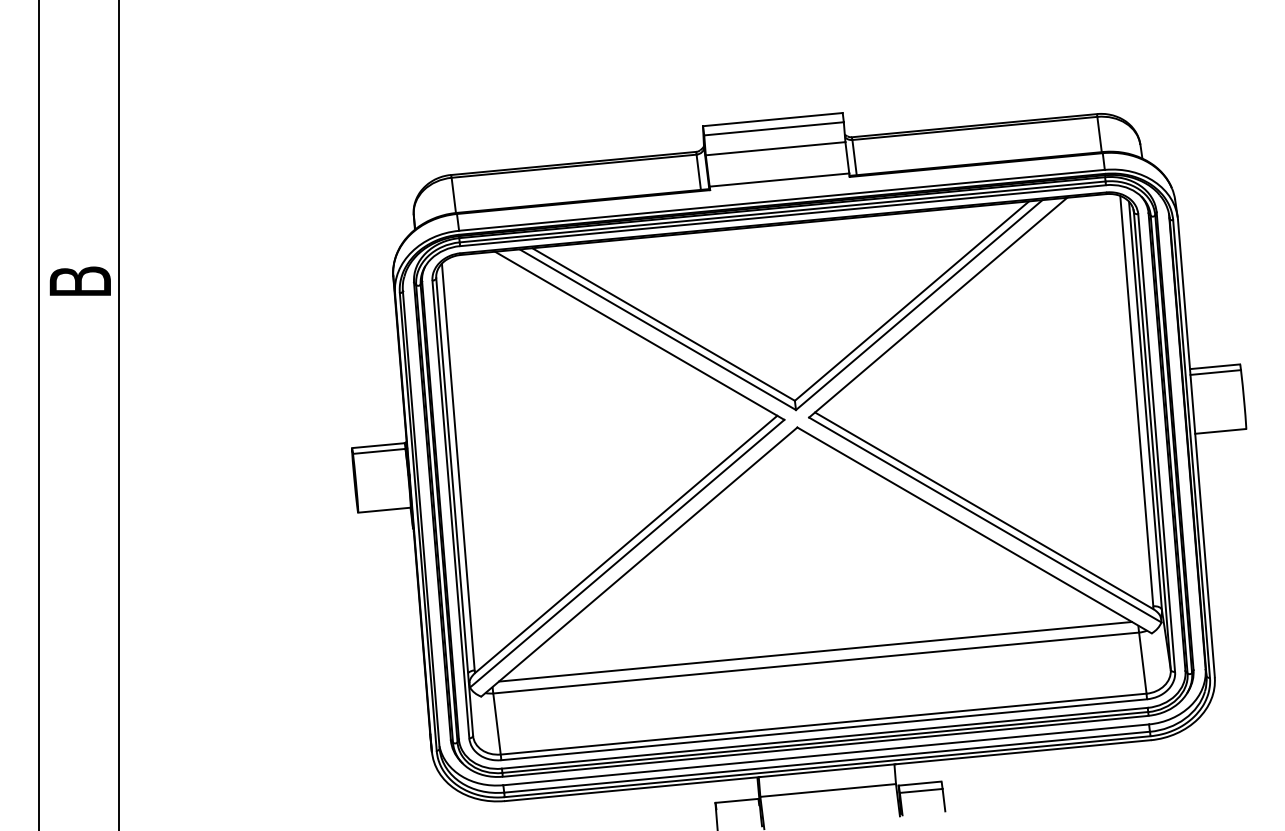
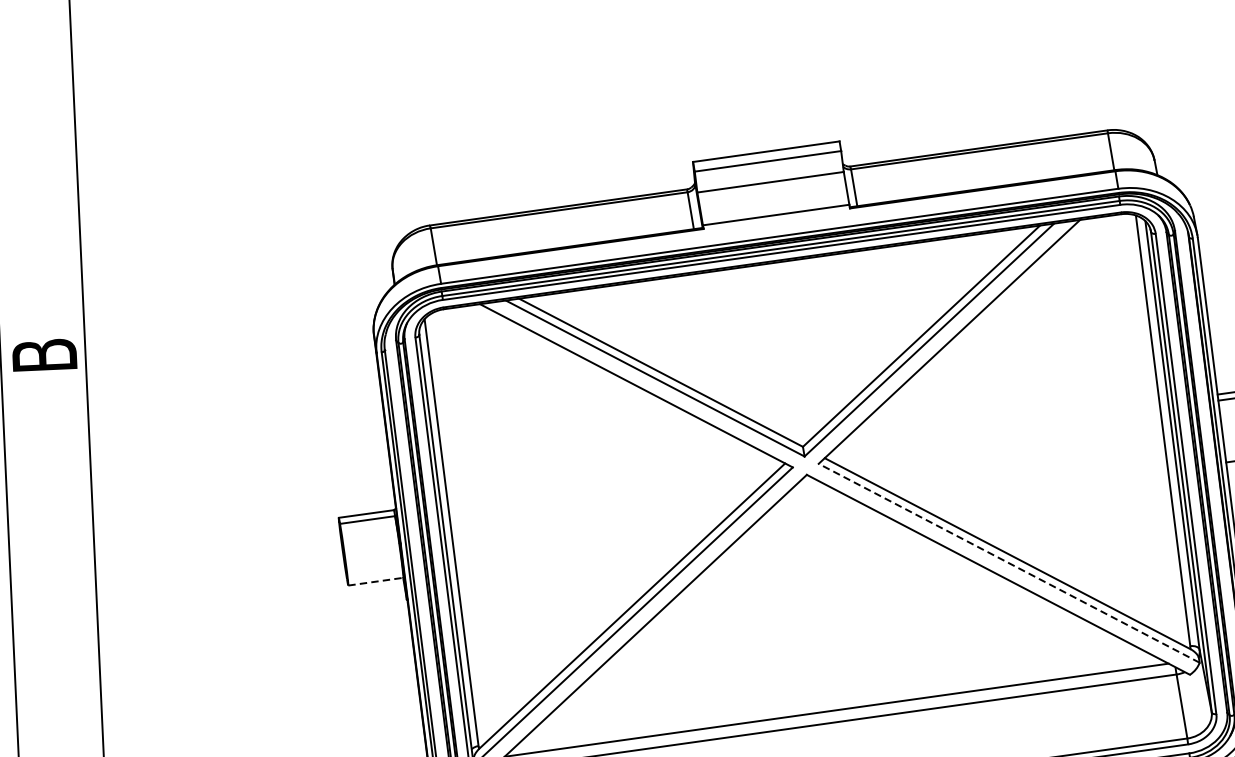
line: (384, 510) -> (375, 582), solid -> dashed
line: (985, 520) -> (1009, 563), solid -> dashed

